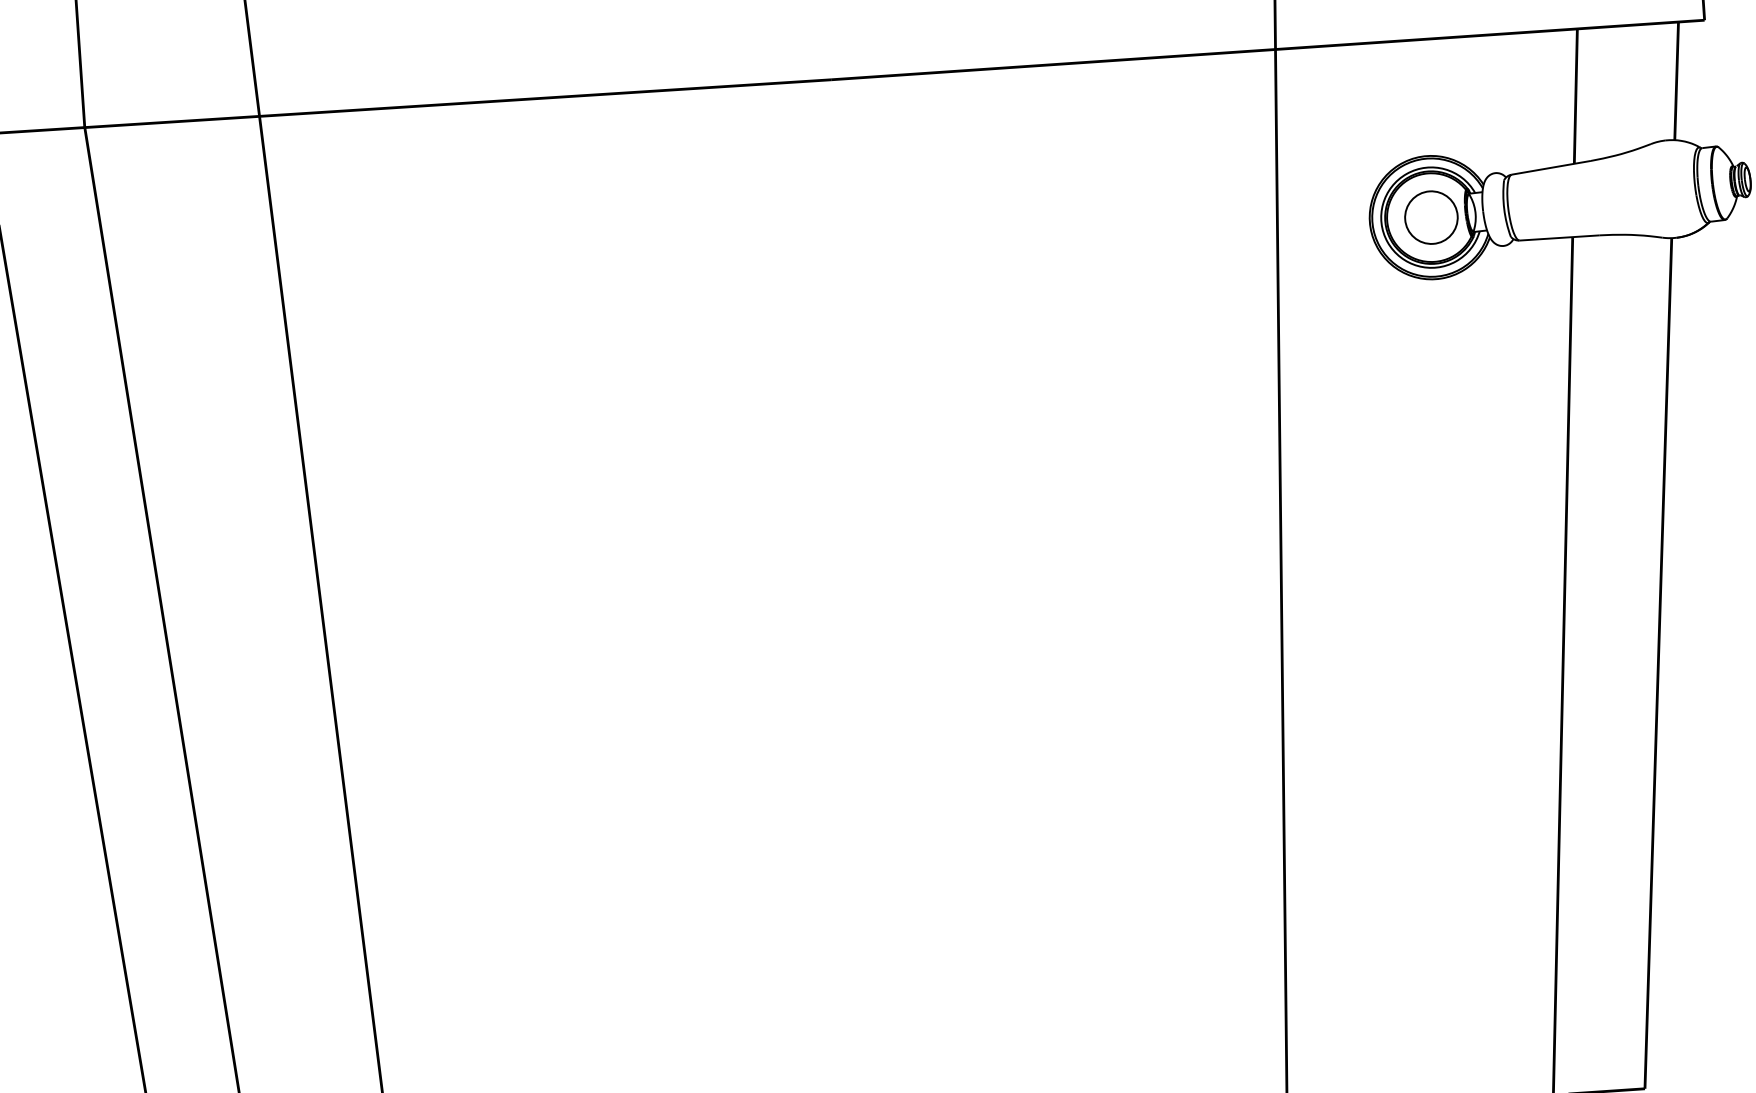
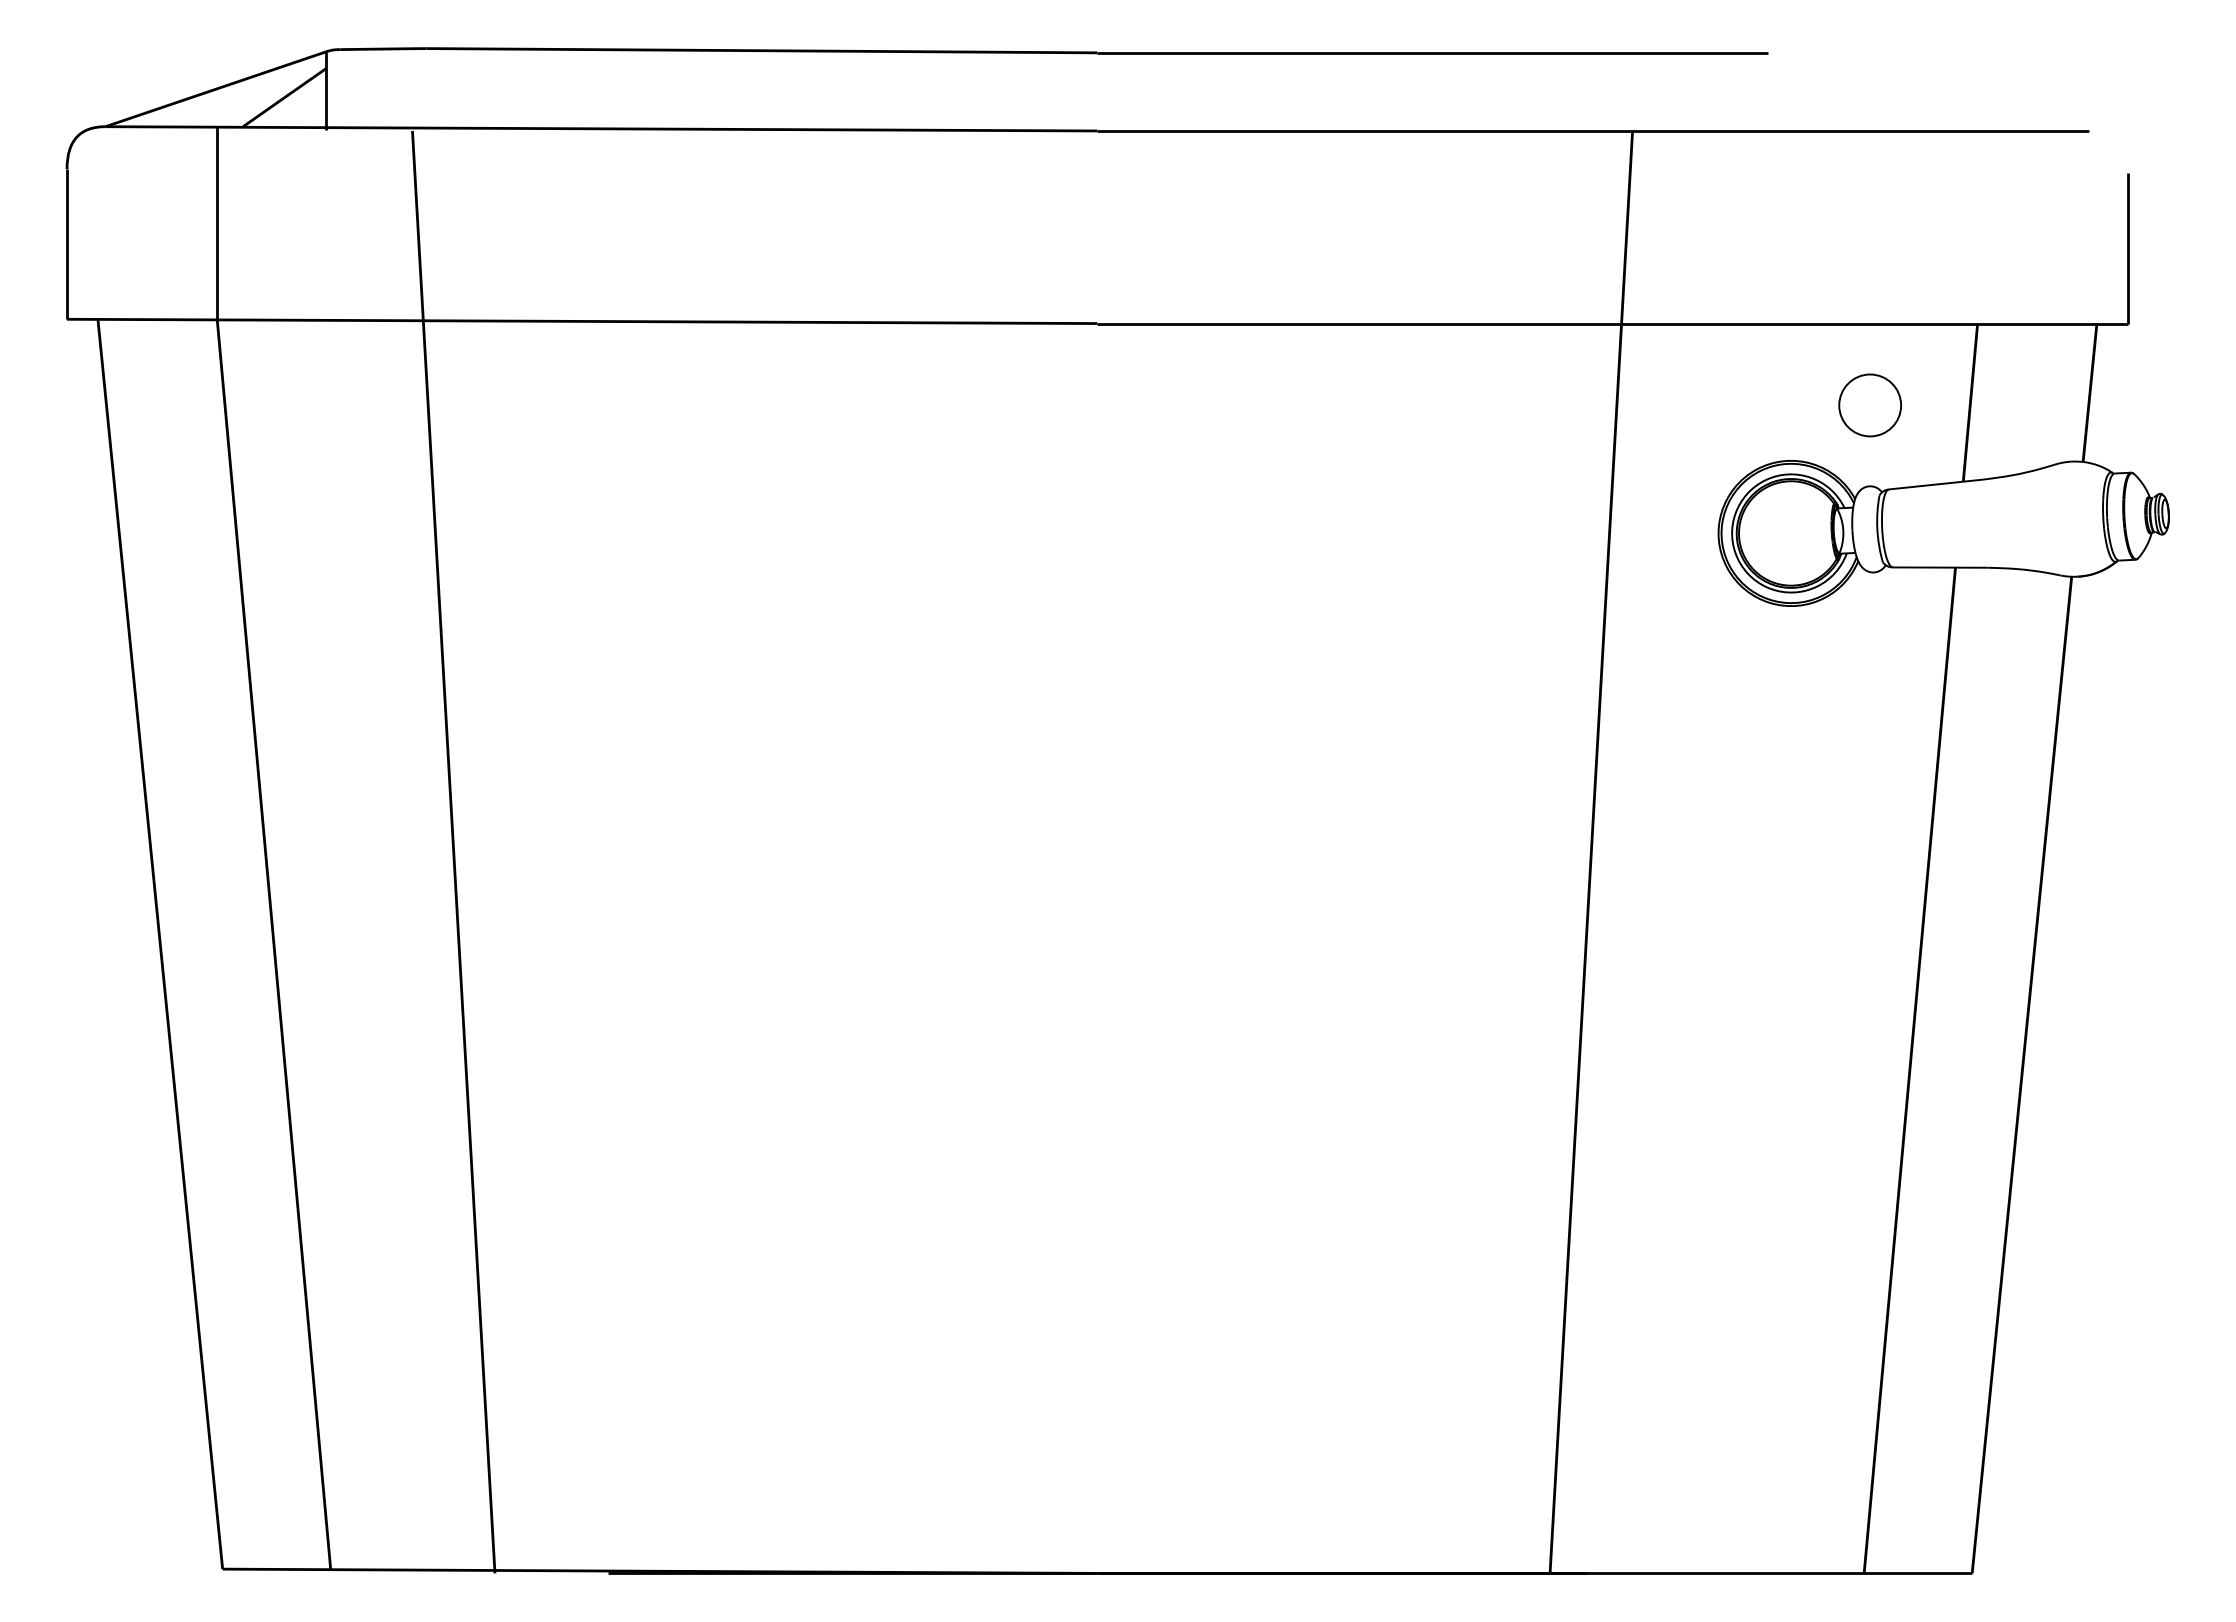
part: (1430, 217) -> (1869, 405), moved

